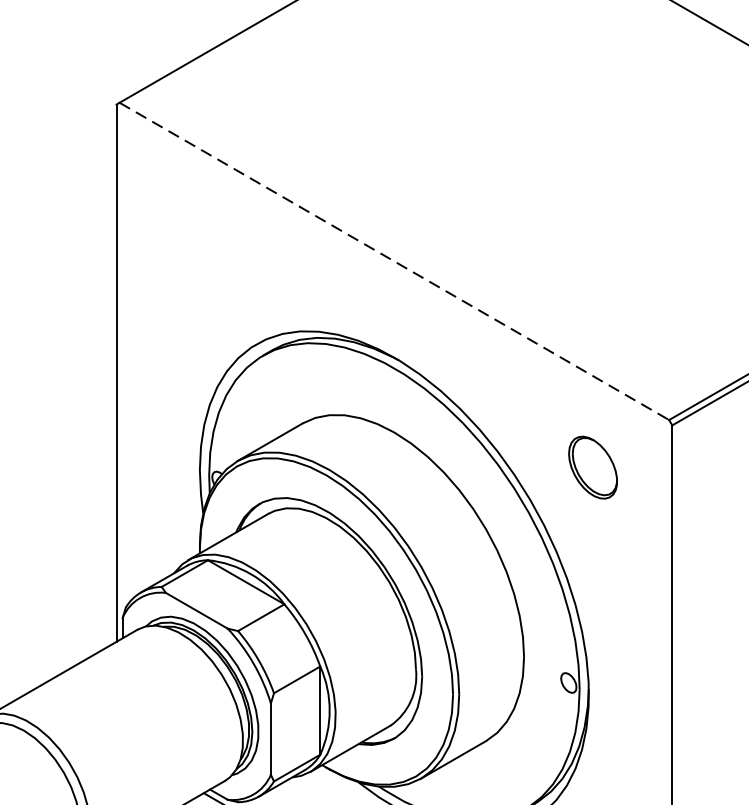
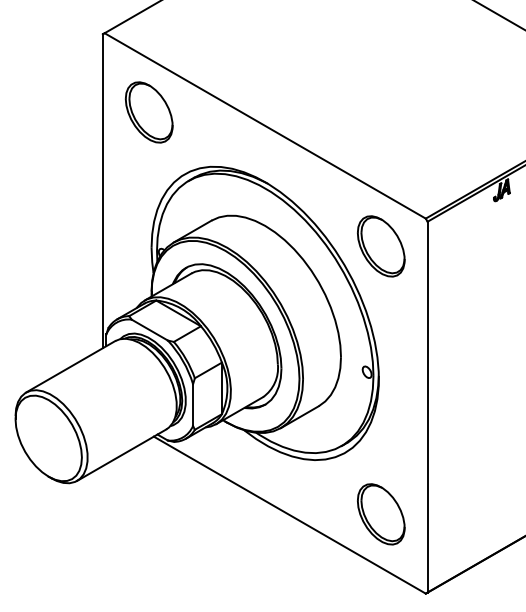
part: (194, 238) -> (148, 112), added
line: (394, 262) -> (265, 126), dashed -> solid
part: (593, 467) -> (381, 246), size x1.67

